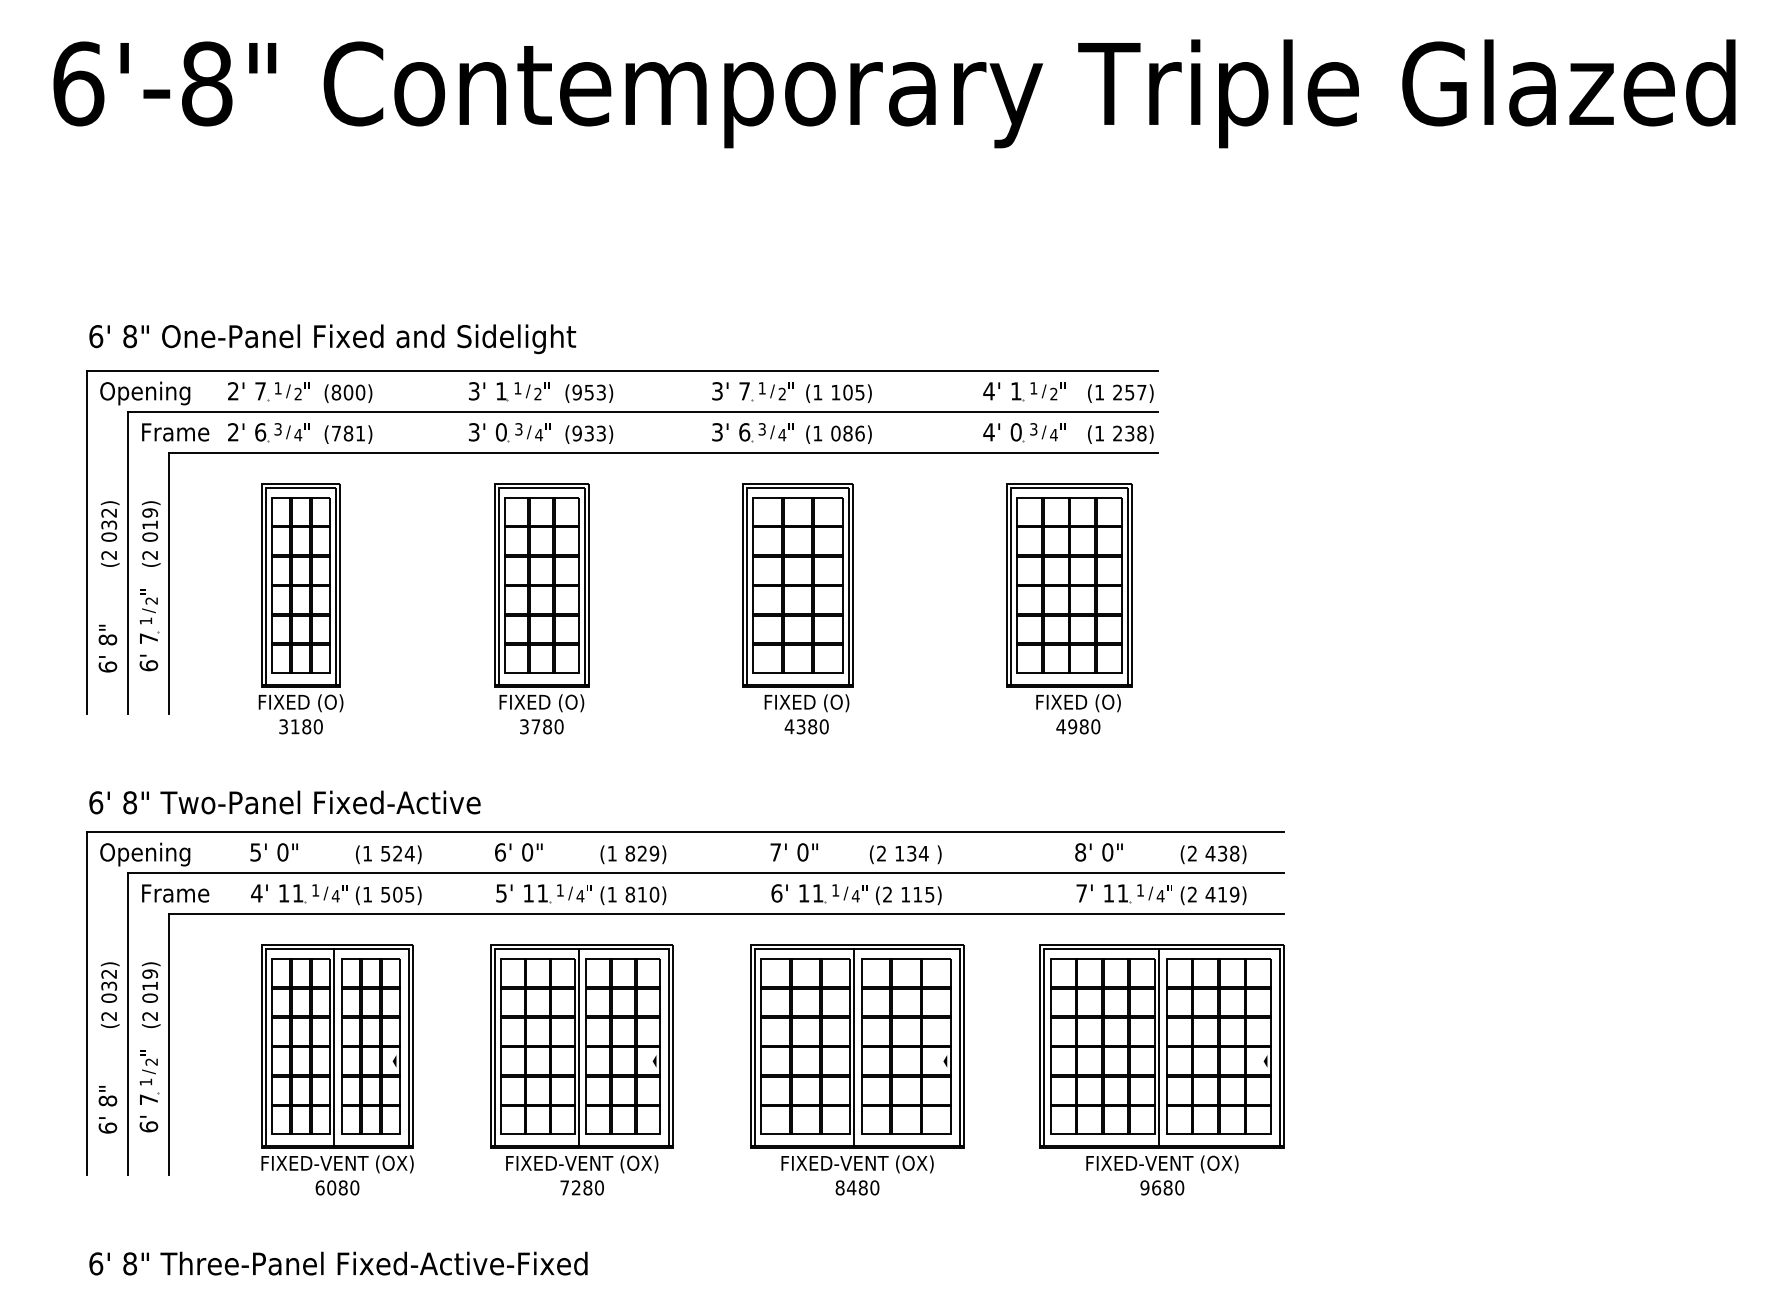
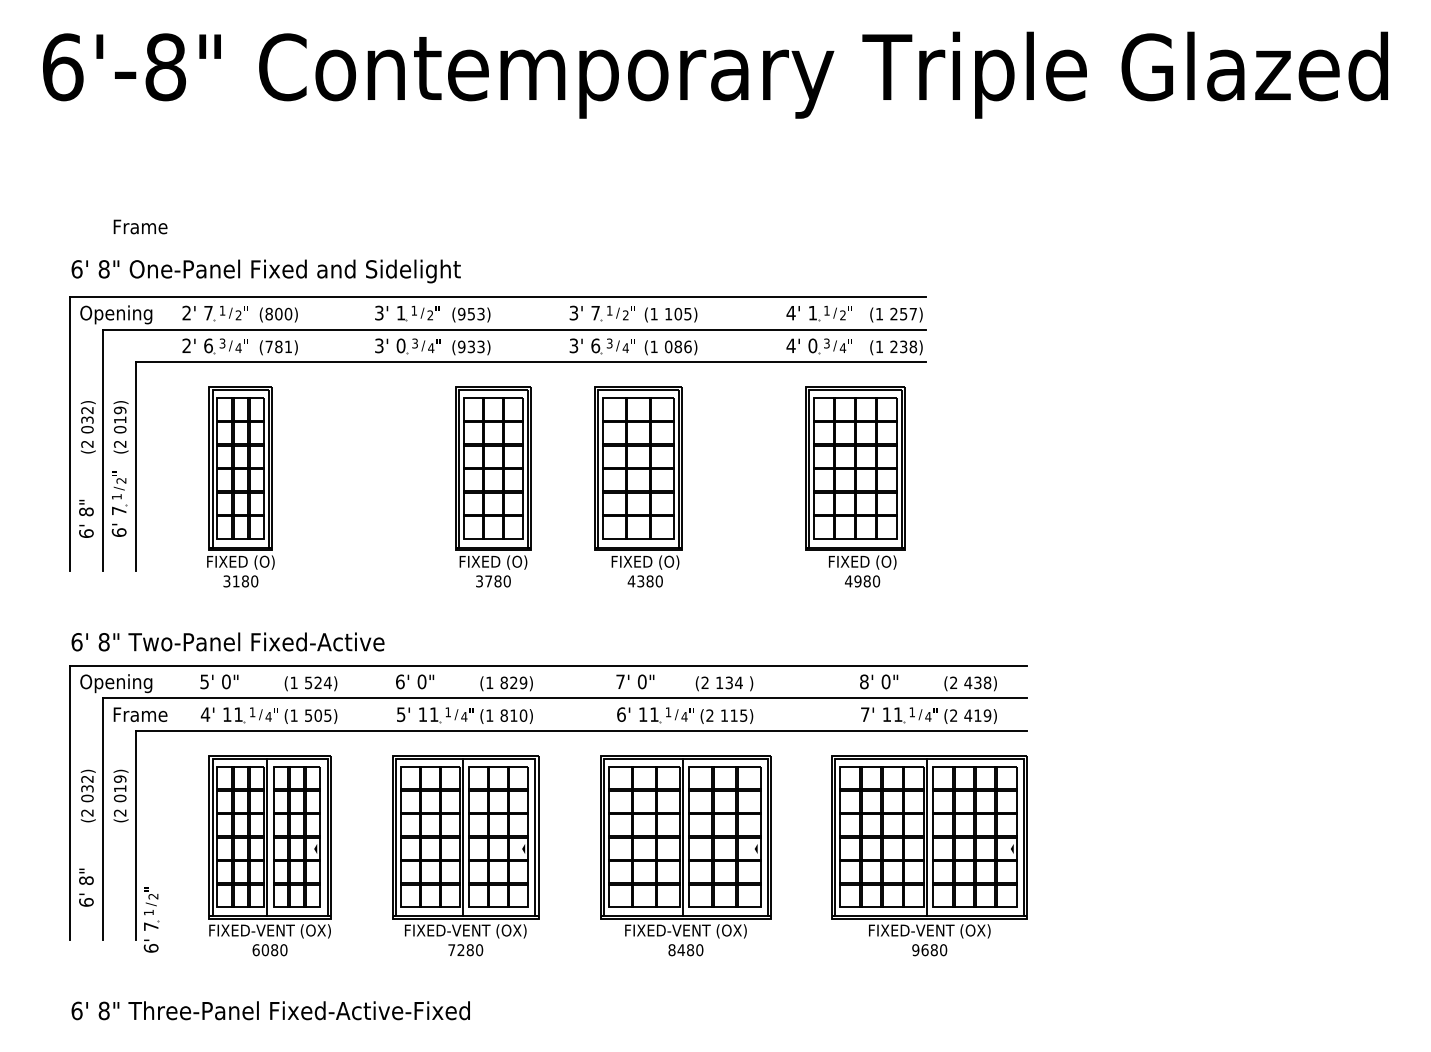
text: (175, 431) -> (140, 226), moved
part: (541, 608) -> (493, 486), moved
part: (149, 1090) -> (151, 919), moved

